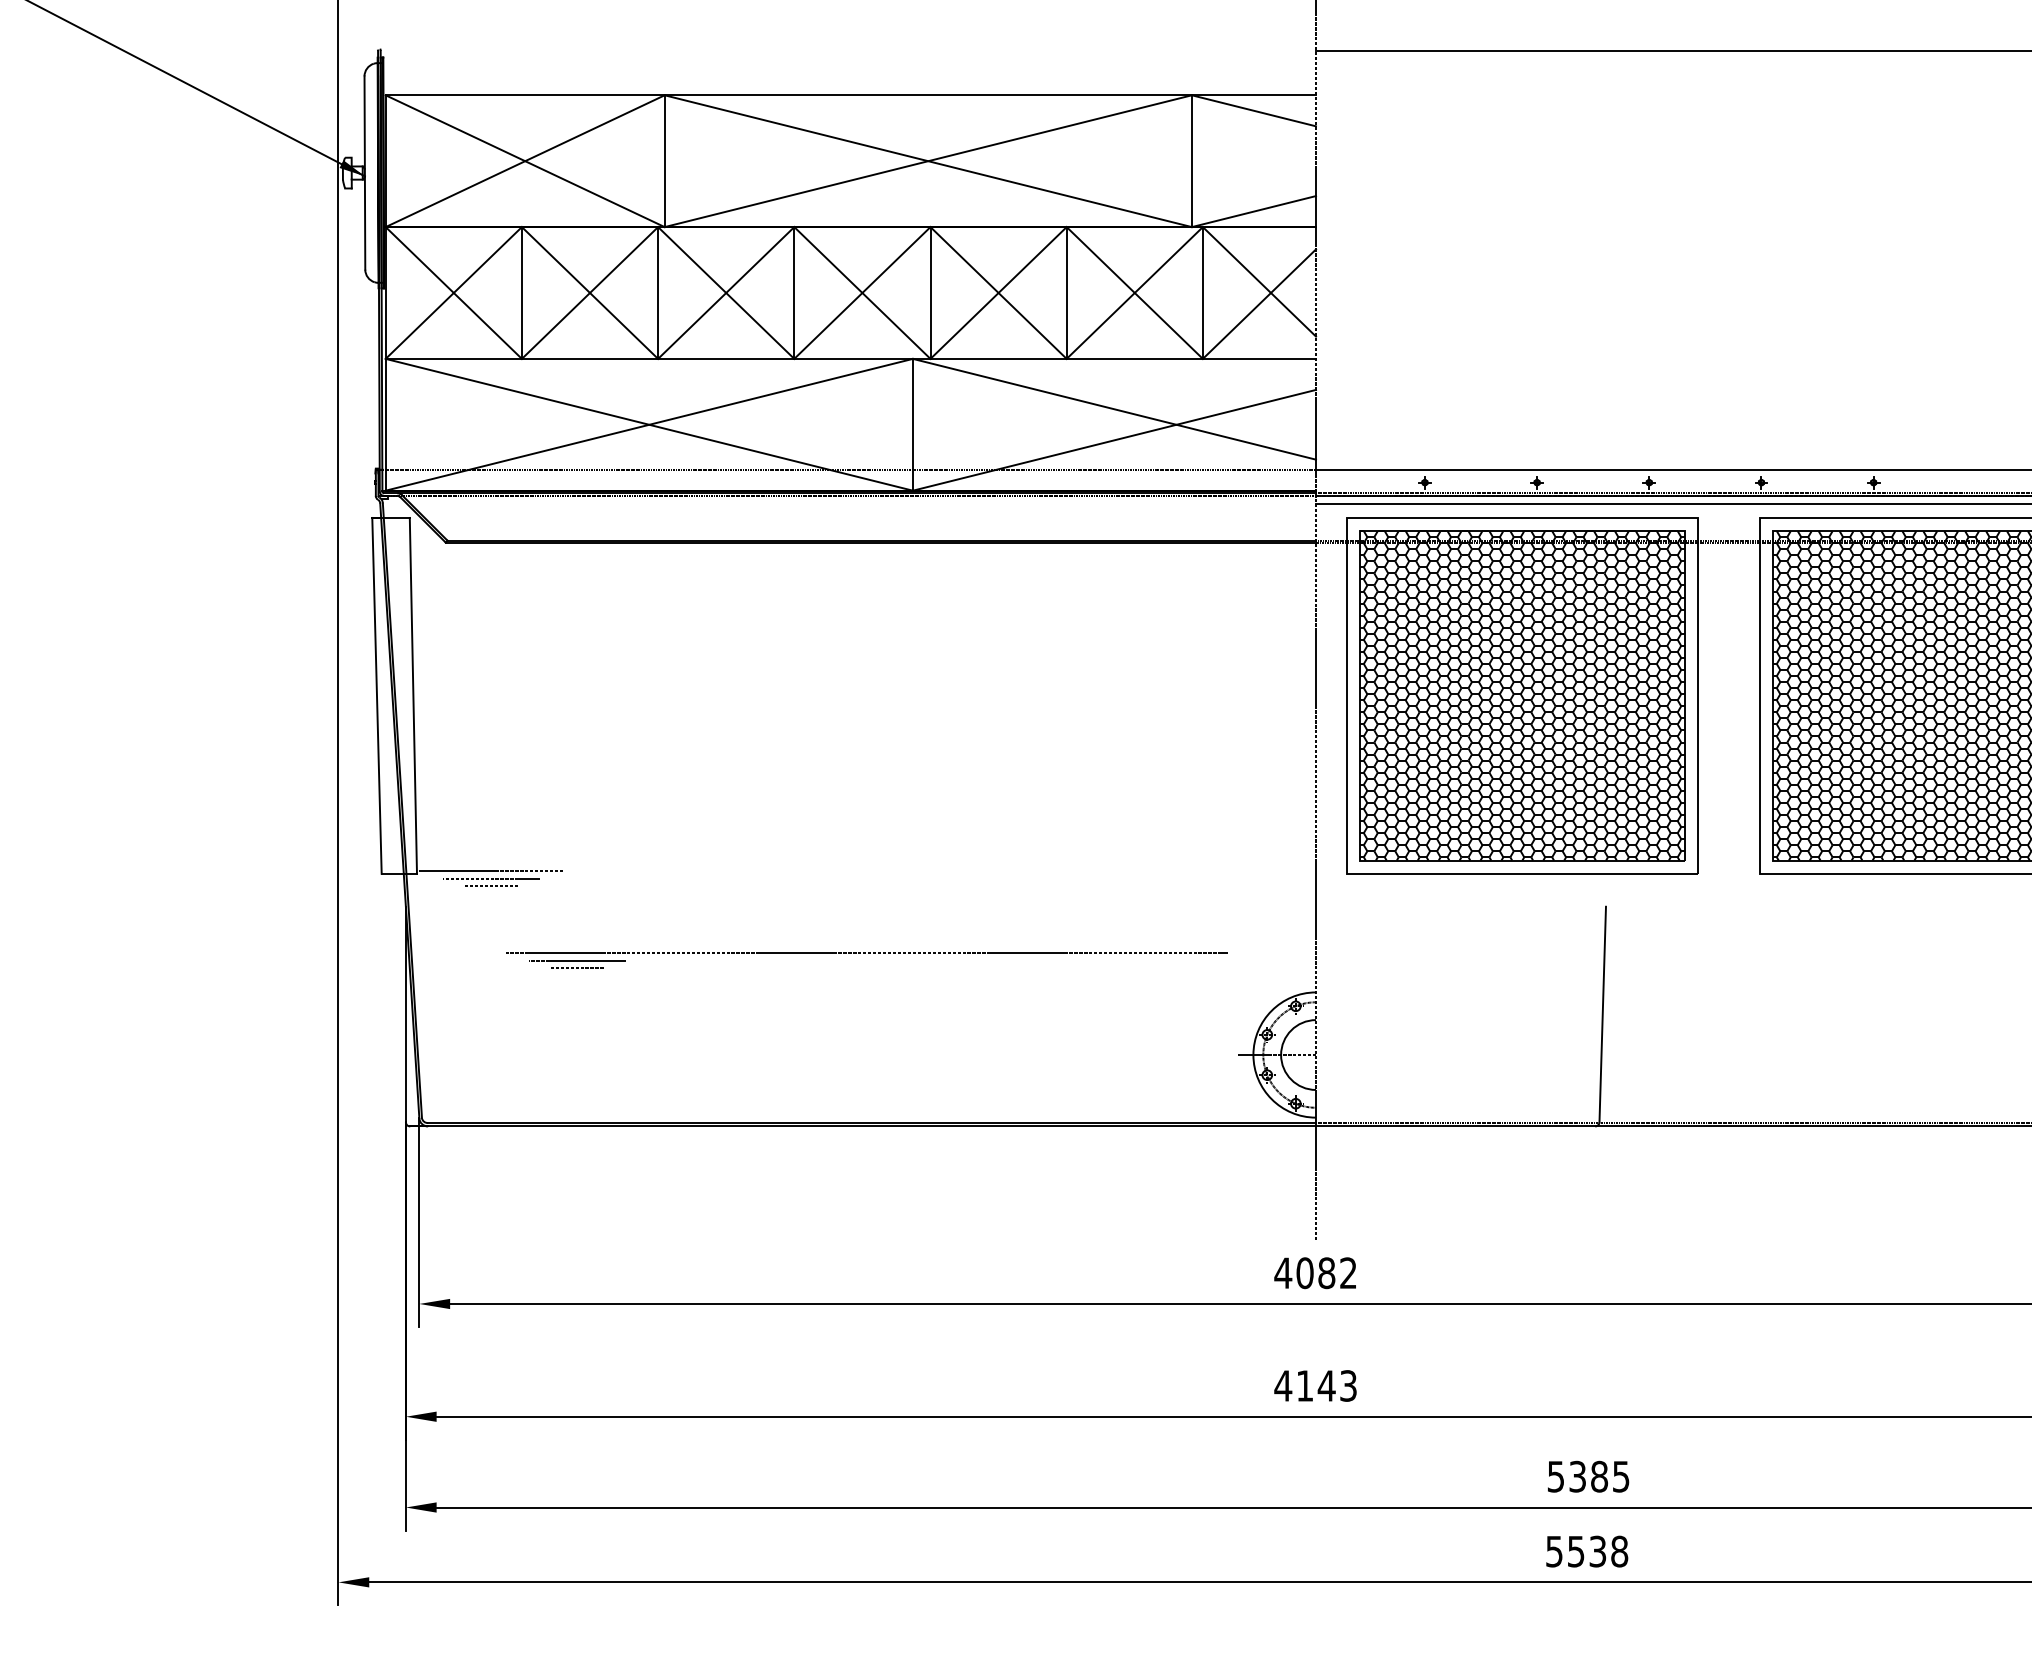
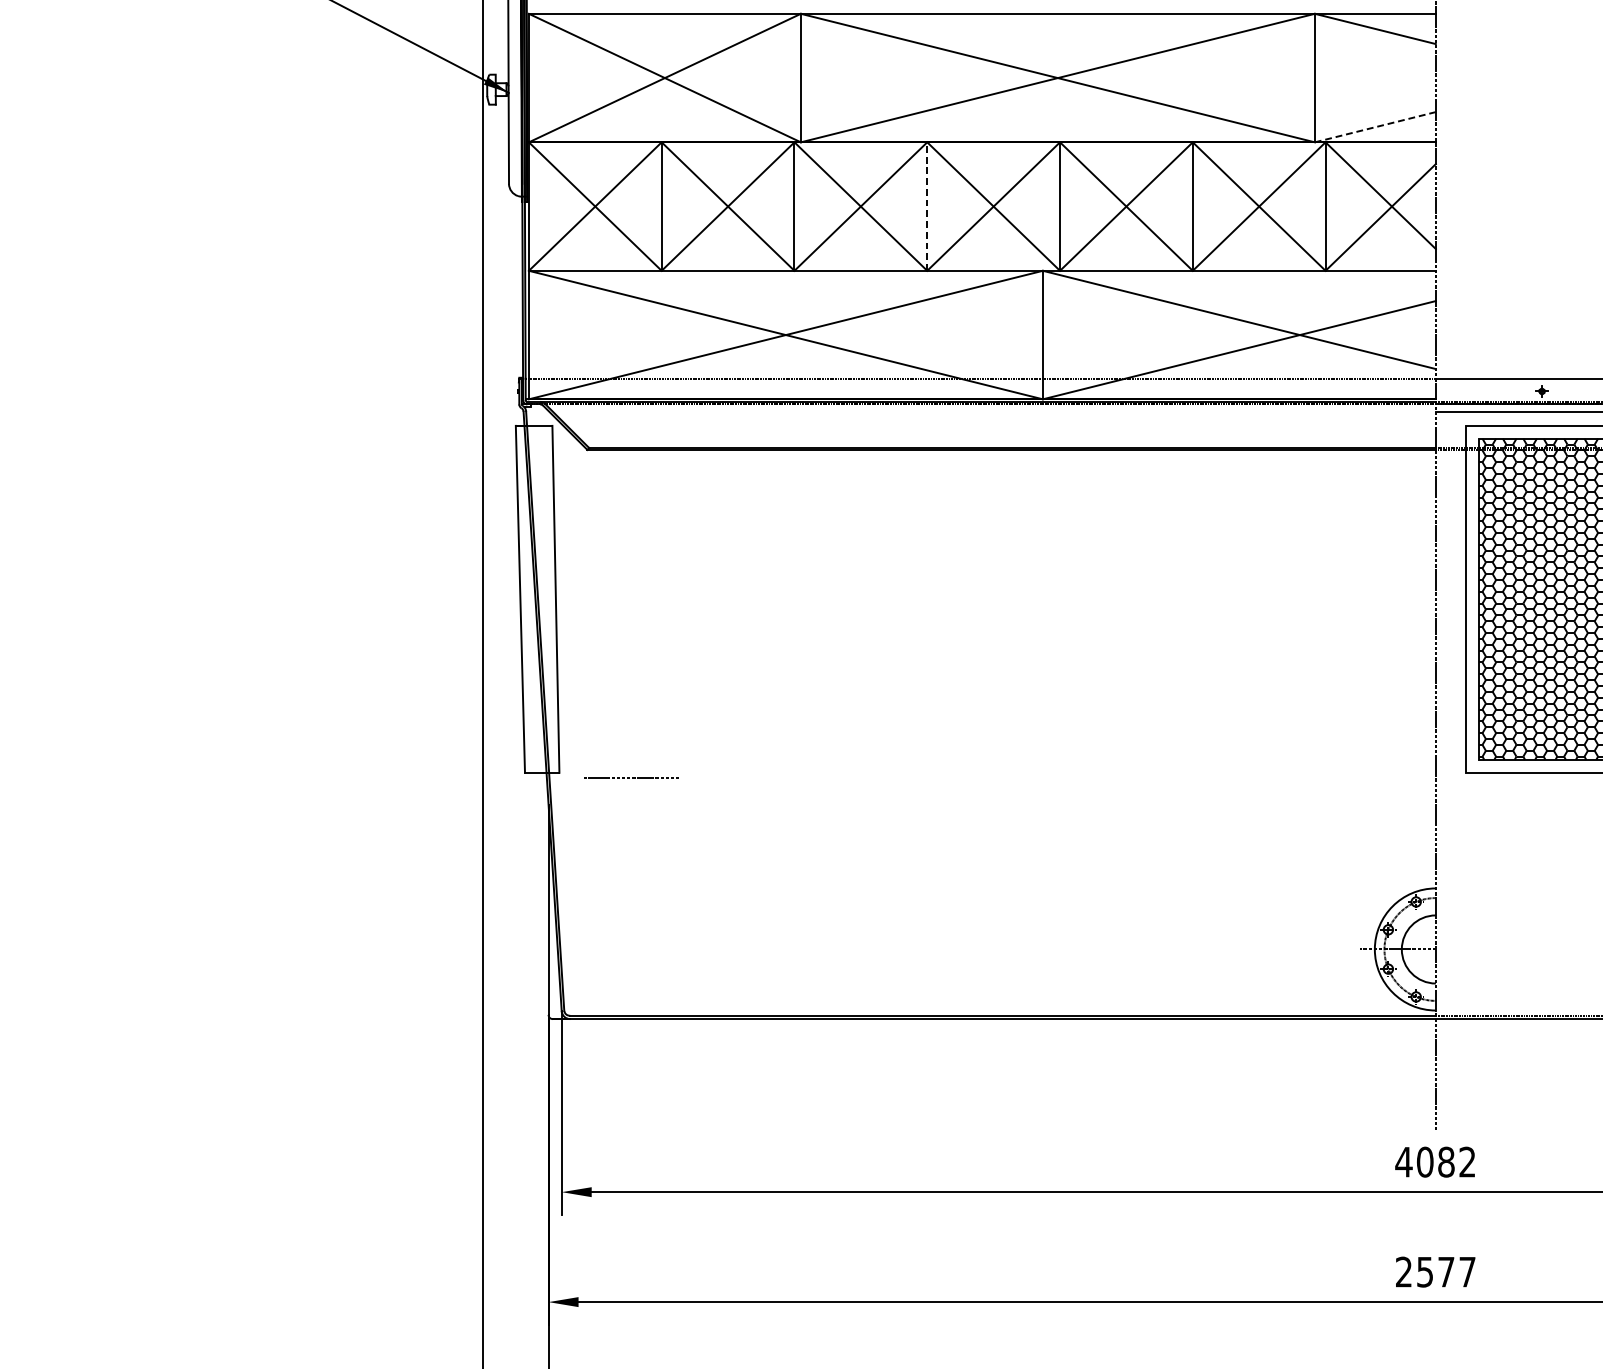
line: (1253, 211) -> (1374, 127), solid -> dashed
line: (794, 293) -> (927, 207), solid -> dashed
line: (491, 871) -> (632, 770), removed
line: (491, 885) -> (632, 784), removed
part: (865, 953) -> (996, 850), removed
text: (1315, 1385) -> (1435, 1271), 4143 -> 2577

